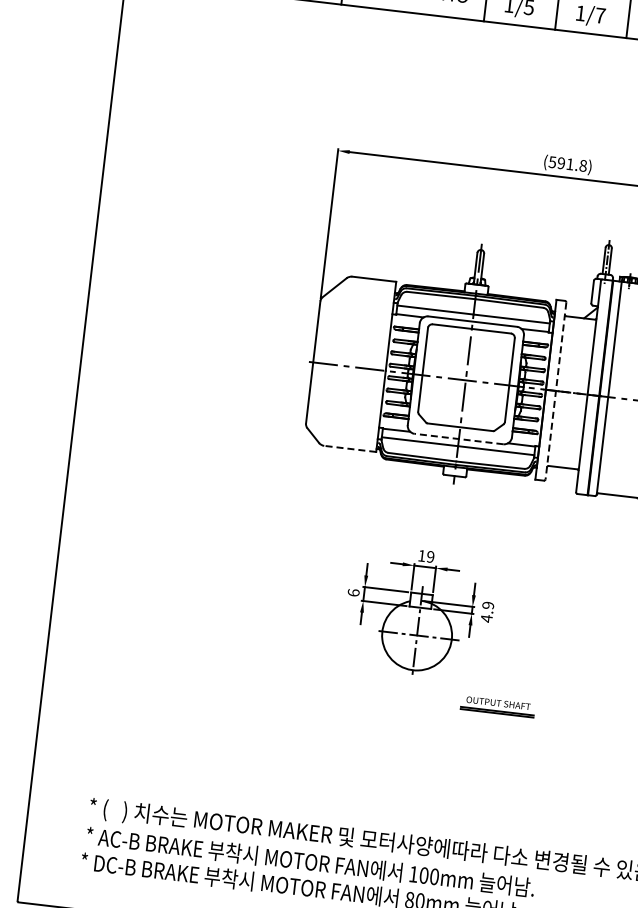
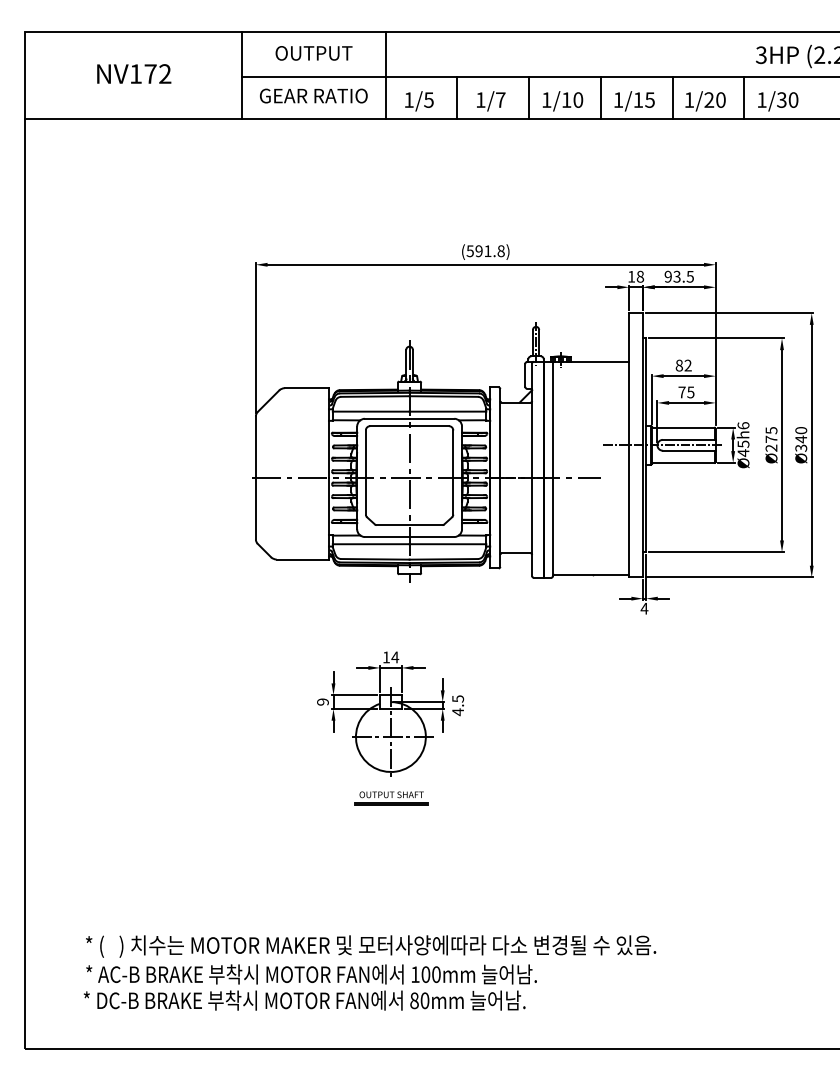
line: (556, 390) -> (500, 477), dashed -> solid
line: (458, 439) -> (409, 537), dashed -> solid
line: (349, 448) -> (302, 559), dashed -> solid
text: (430, 557) -> (395, 657), 19 -> 14
text: (353, 592) -> (322, 701), 6 -> 9
text: (487, 605) -> (457, 698), 4.9 -> 4.5
part: (497, 706) -> (391, 798), moved

